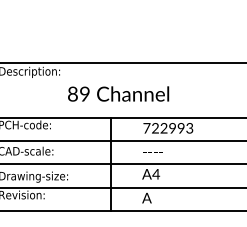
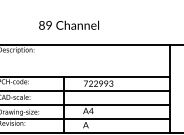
text: (117, 92) -> (68, 24), moved

